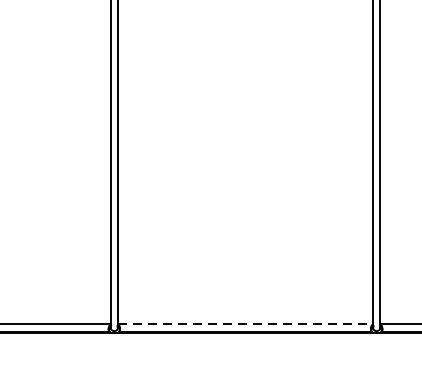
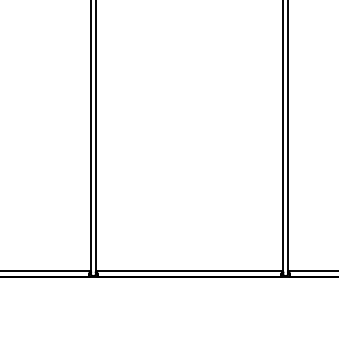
line: (245, 323) -> (189, 270), dashed -> solid

